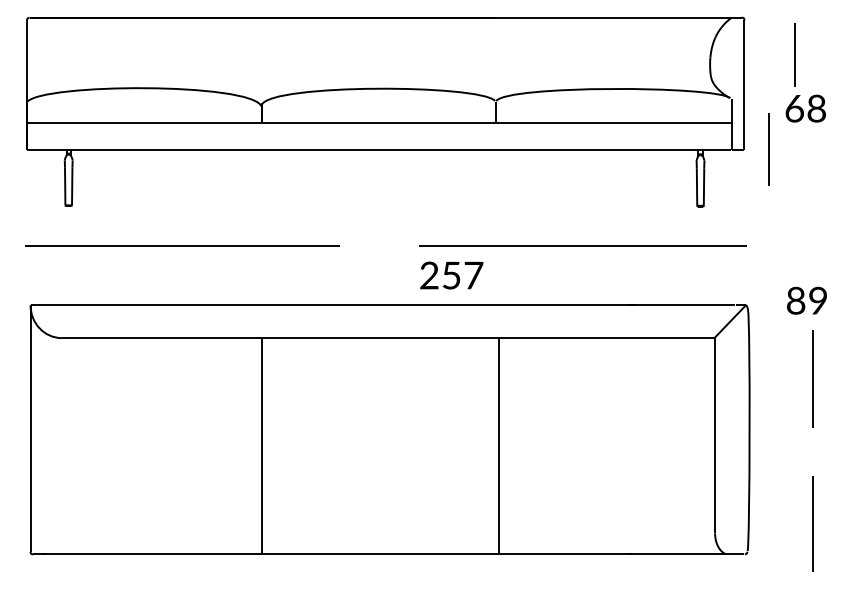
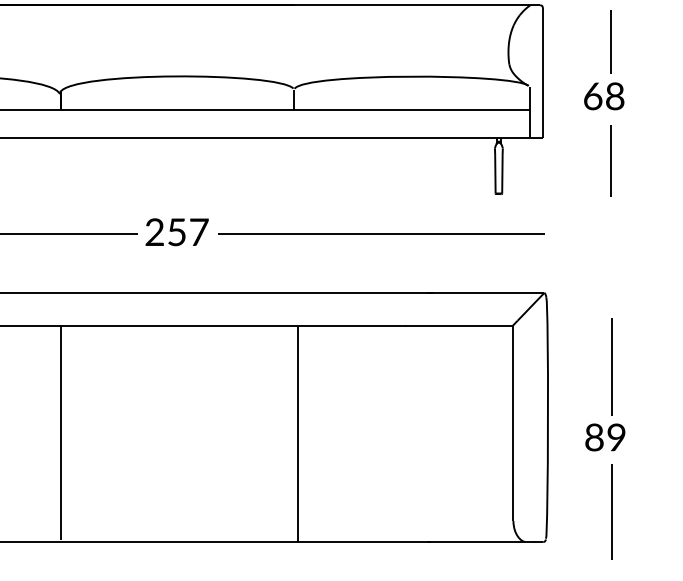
line: (794, 54) -> (610, 41), moved
line: (768, 149) -> (610, 161), moved
text: (451, 275) -> (176, 232), moved
text: (806, 300) -> (604, 437), moved

